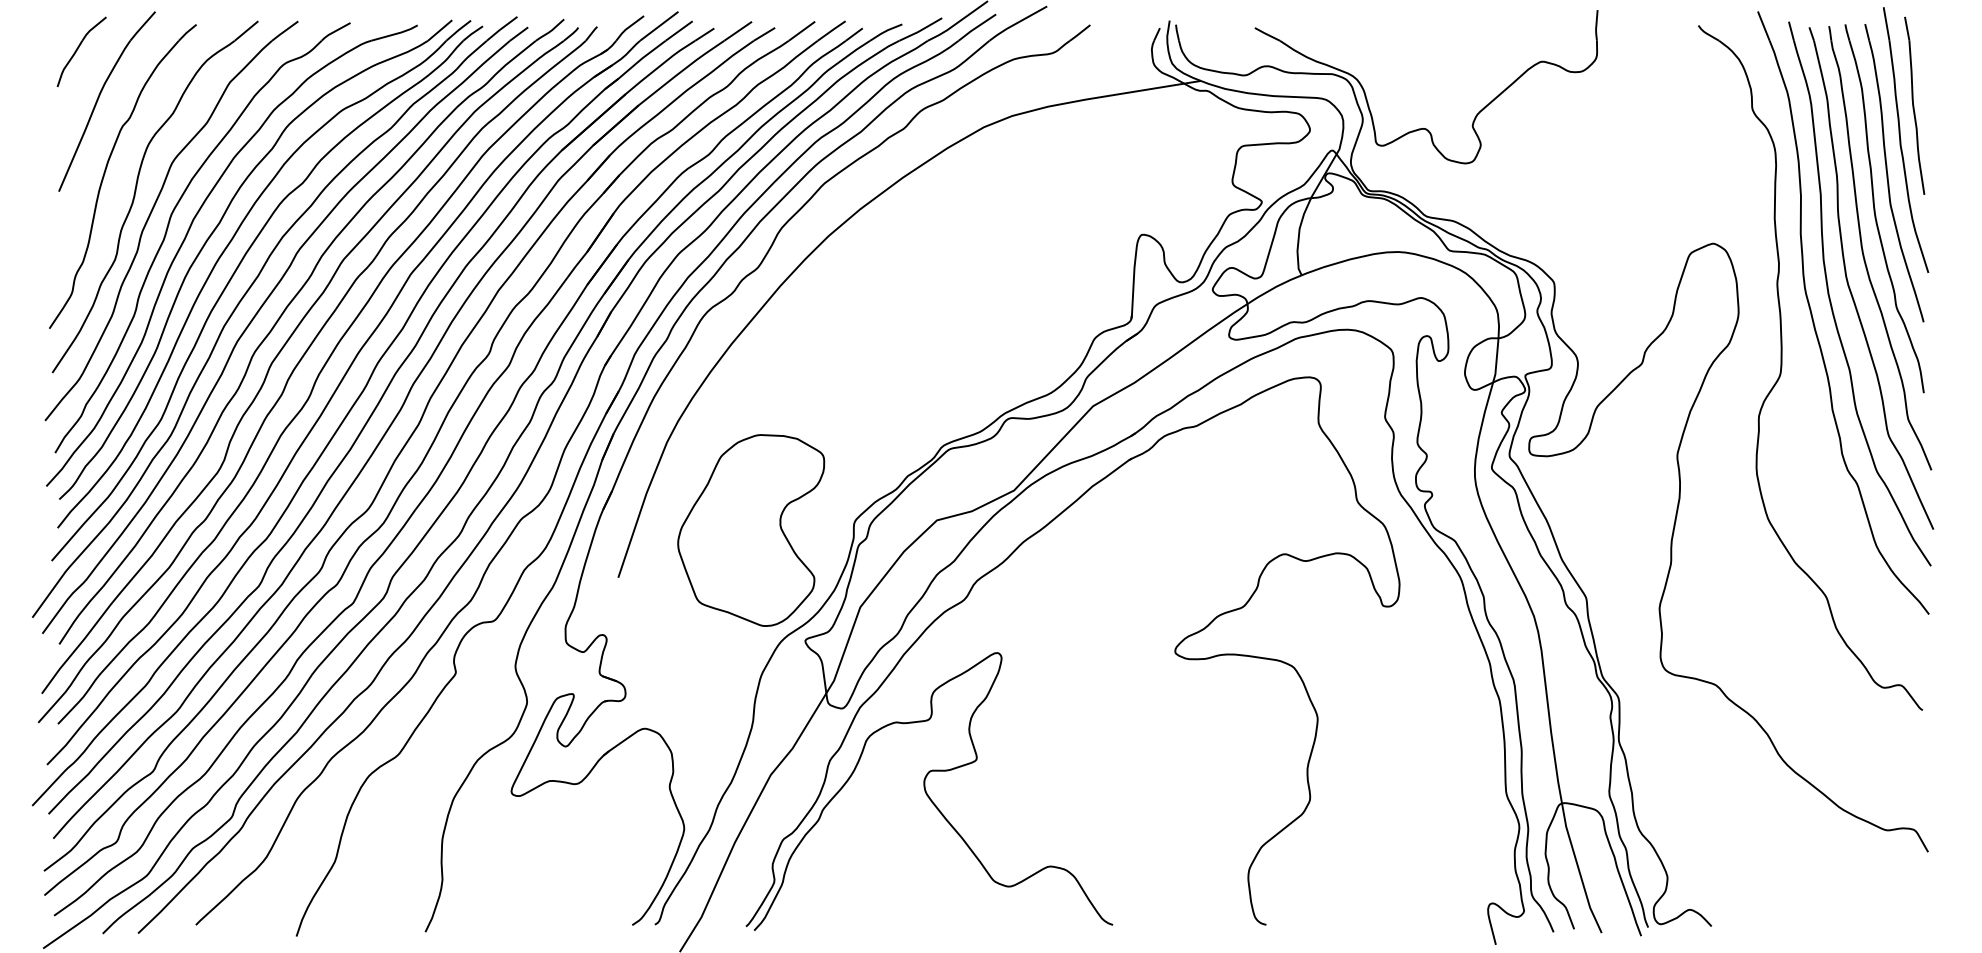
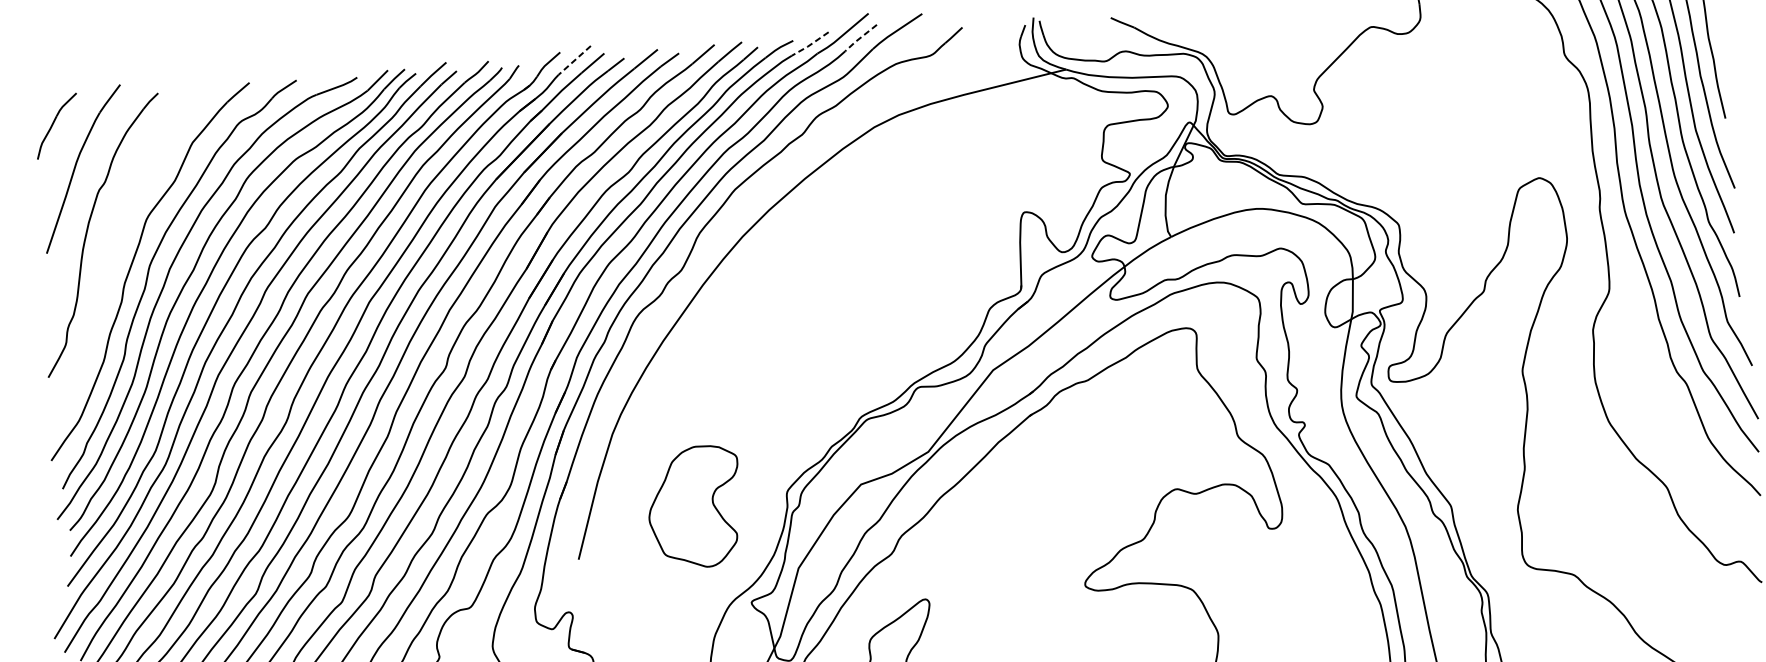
line: (658, 26) -> (574, 60), solid -> dashed
line: (976, 27) -> (860, 38), solid -> dashed
line: (920, 30) -> (810, 44), solid -> dashed
part: (136, 191) -> (116, 247), removed
part: (751, 530) -> (694, 507), size x0.7

